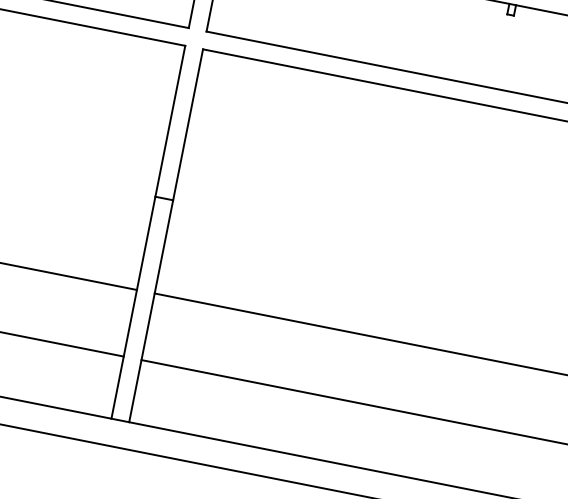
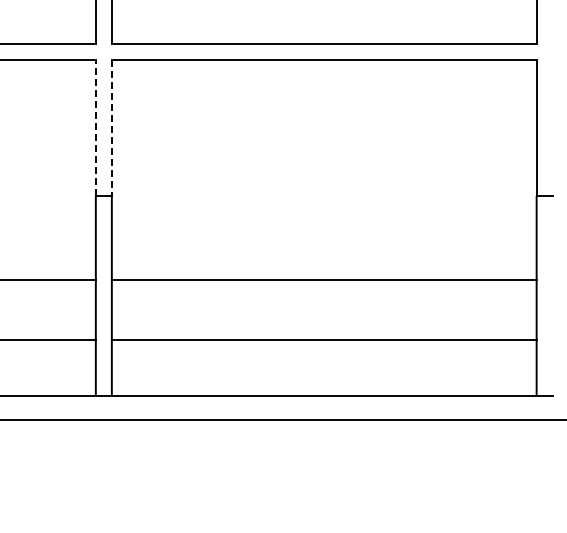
line: (170, 120) -> (95, 127), solid -> dashed
line: (187, 125) -> (111, 128), solid -> dashed

